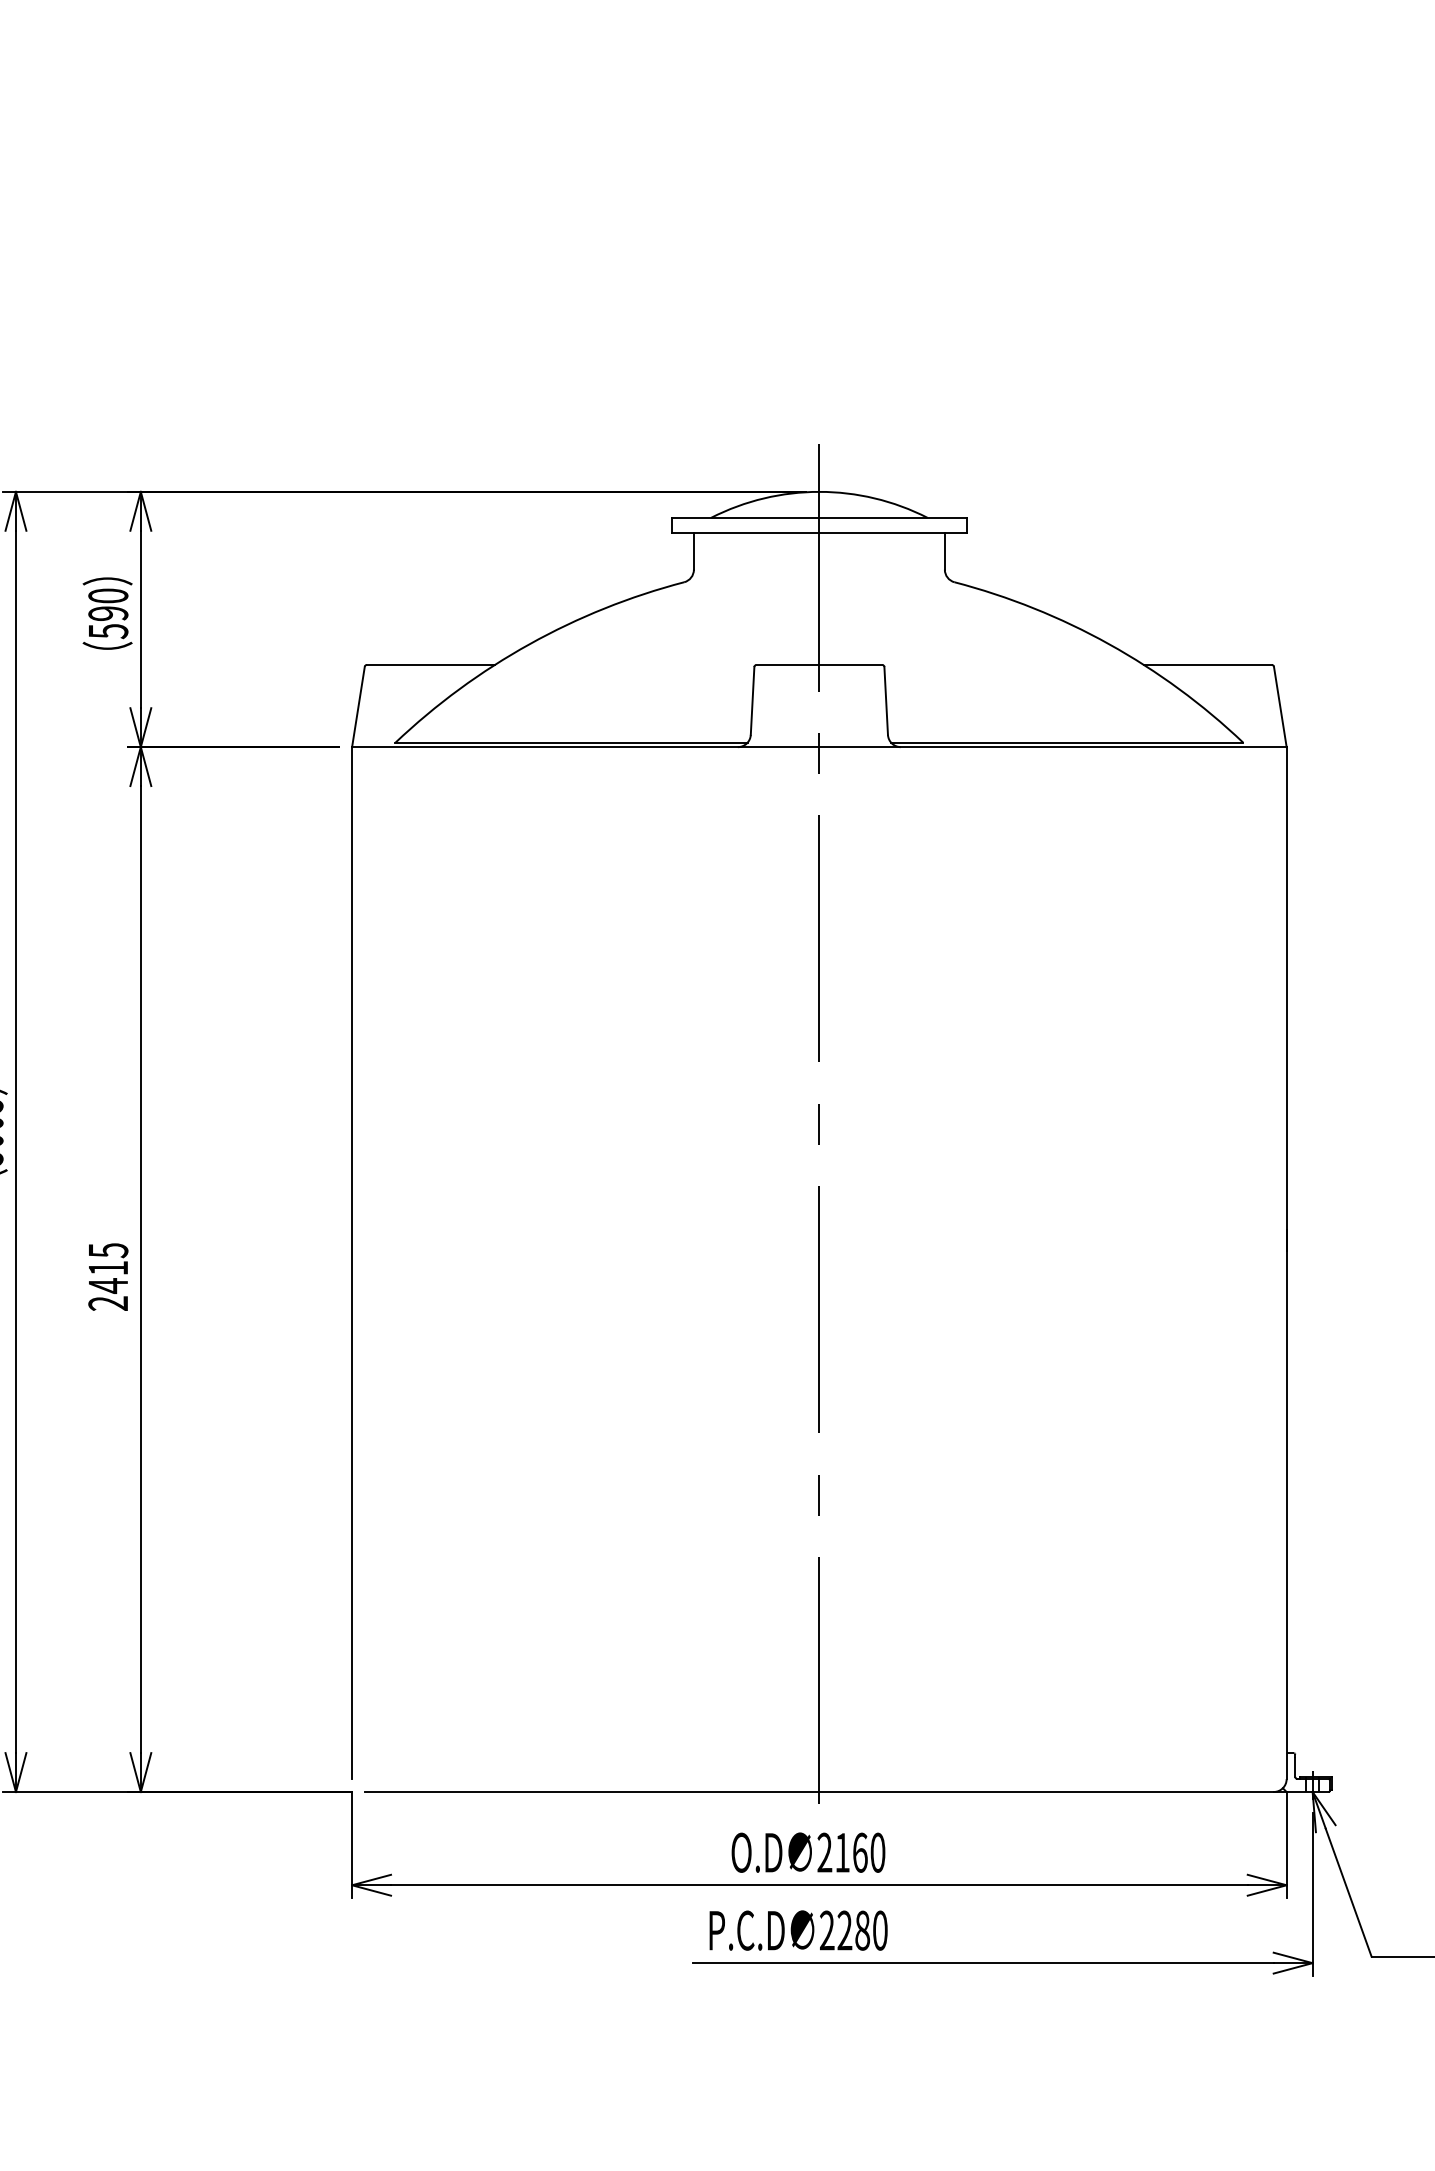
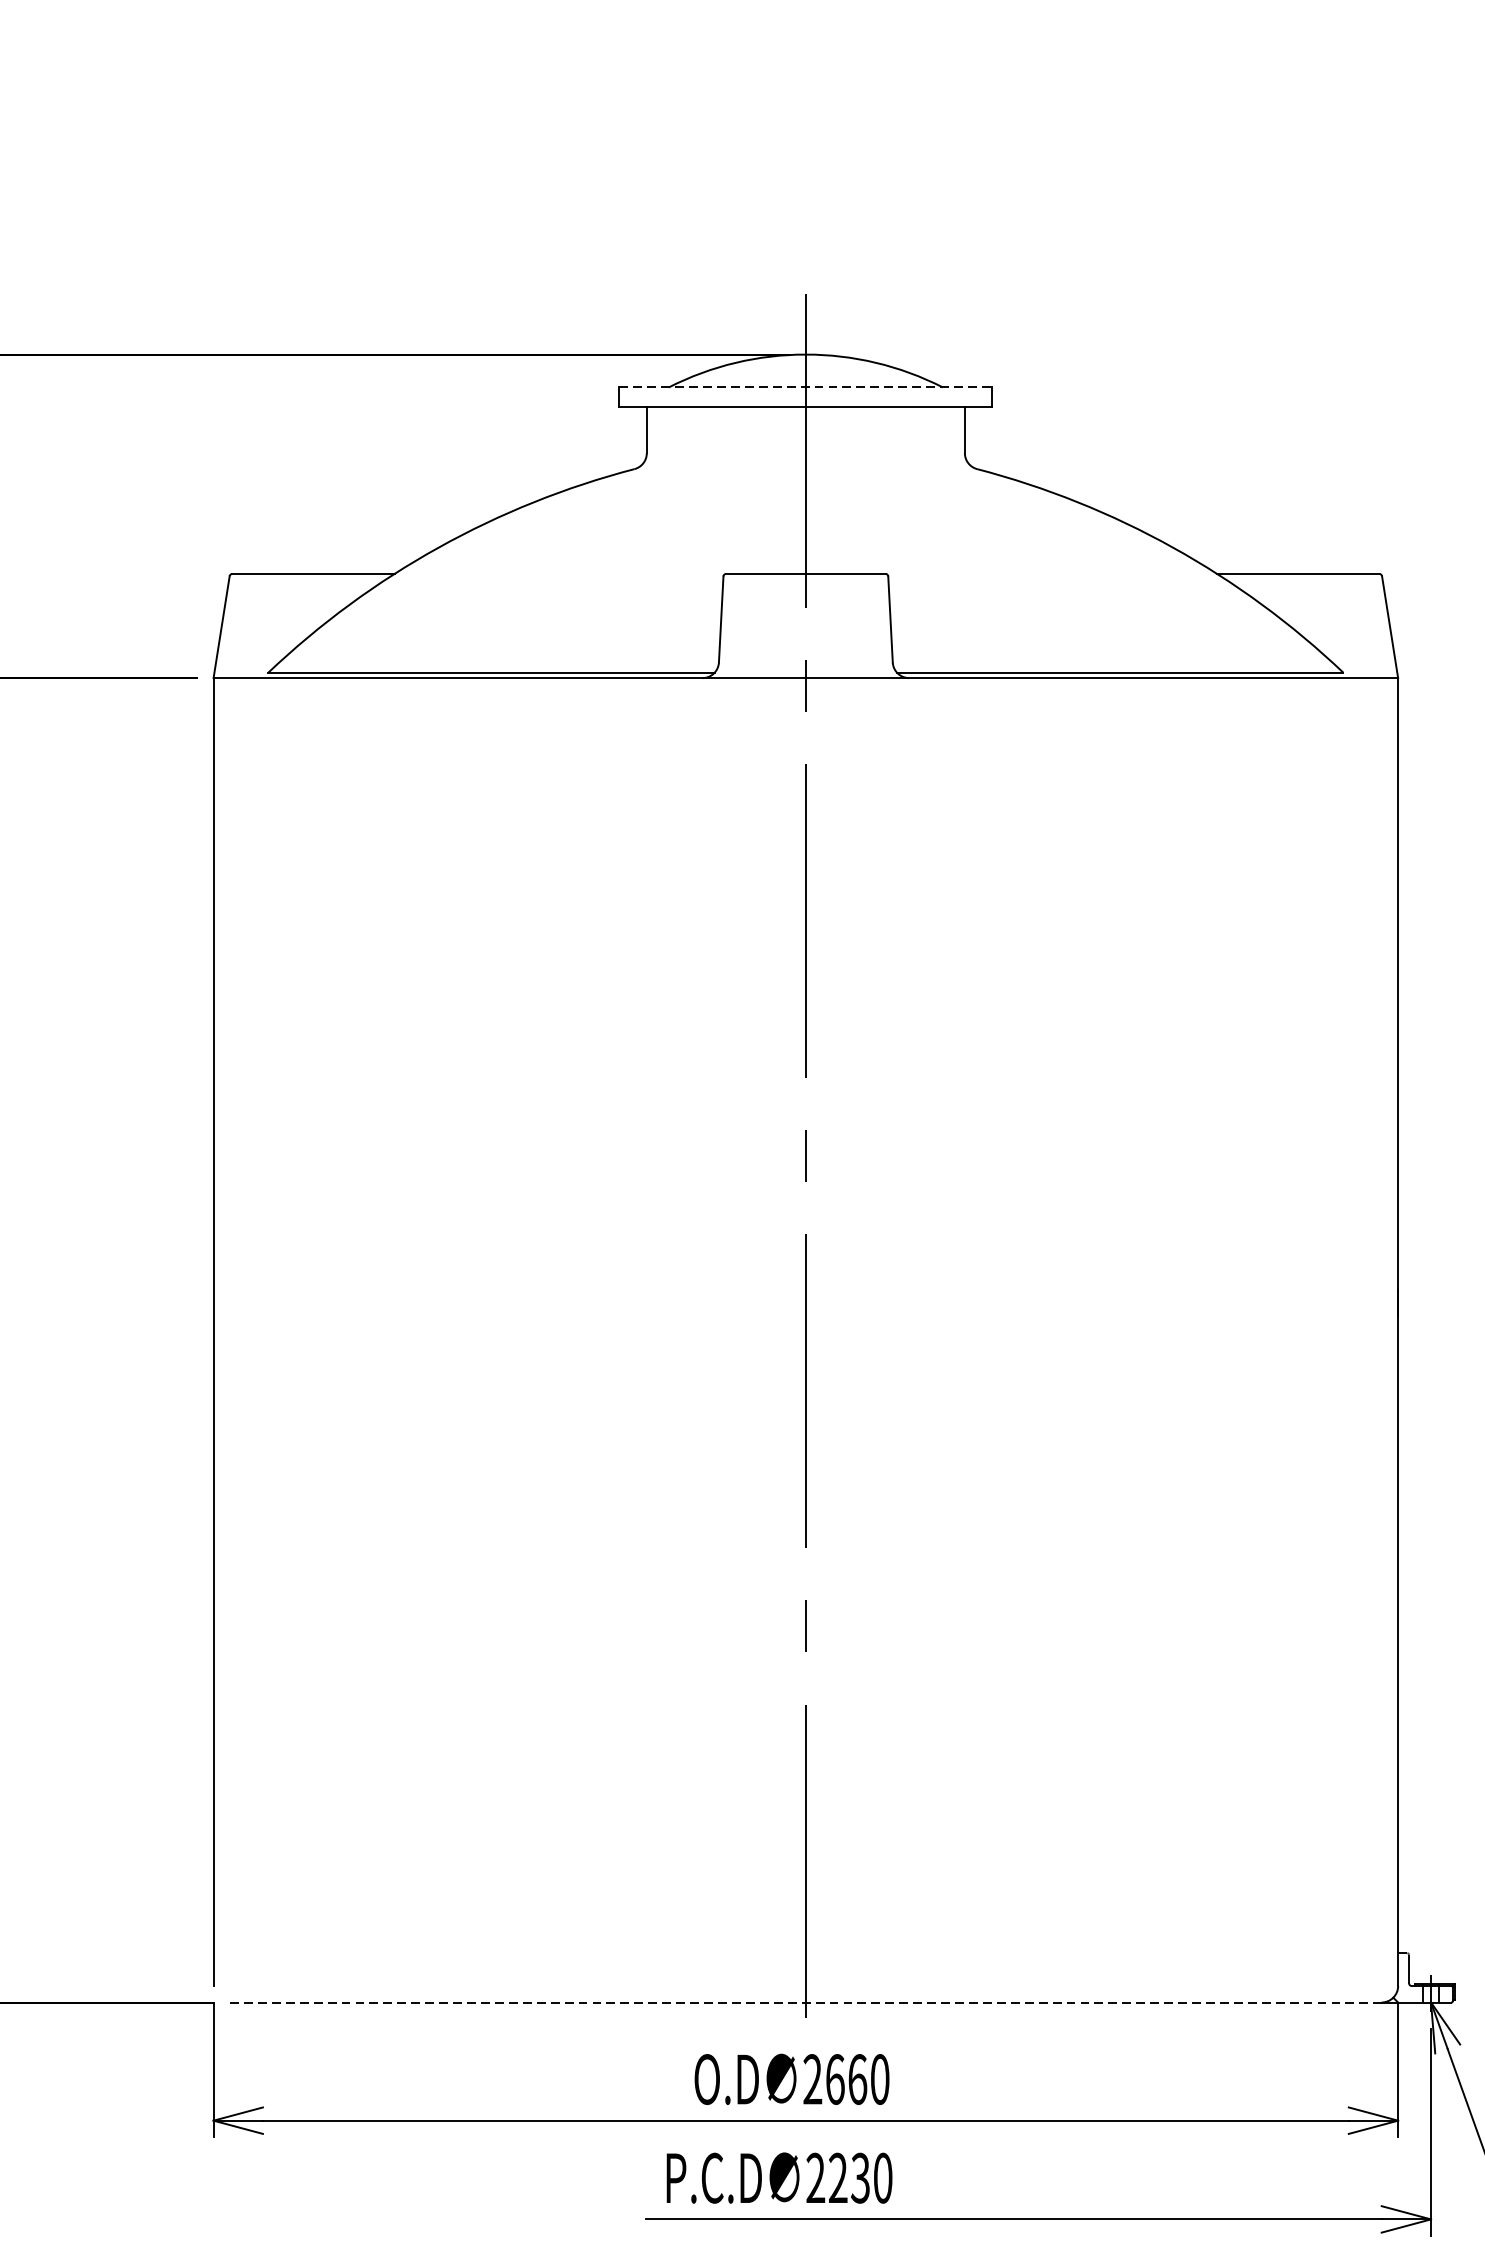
line: (819, 517) -> (806, 387), solid -> dashed
line: (819, 1792) -> (806, 2003), solid -> dashed
text: (842, 1852) -> (835, 2079), 2160 -> 2660
text: (862, 1930) -> (860, 2178), 2280 -> 2230

